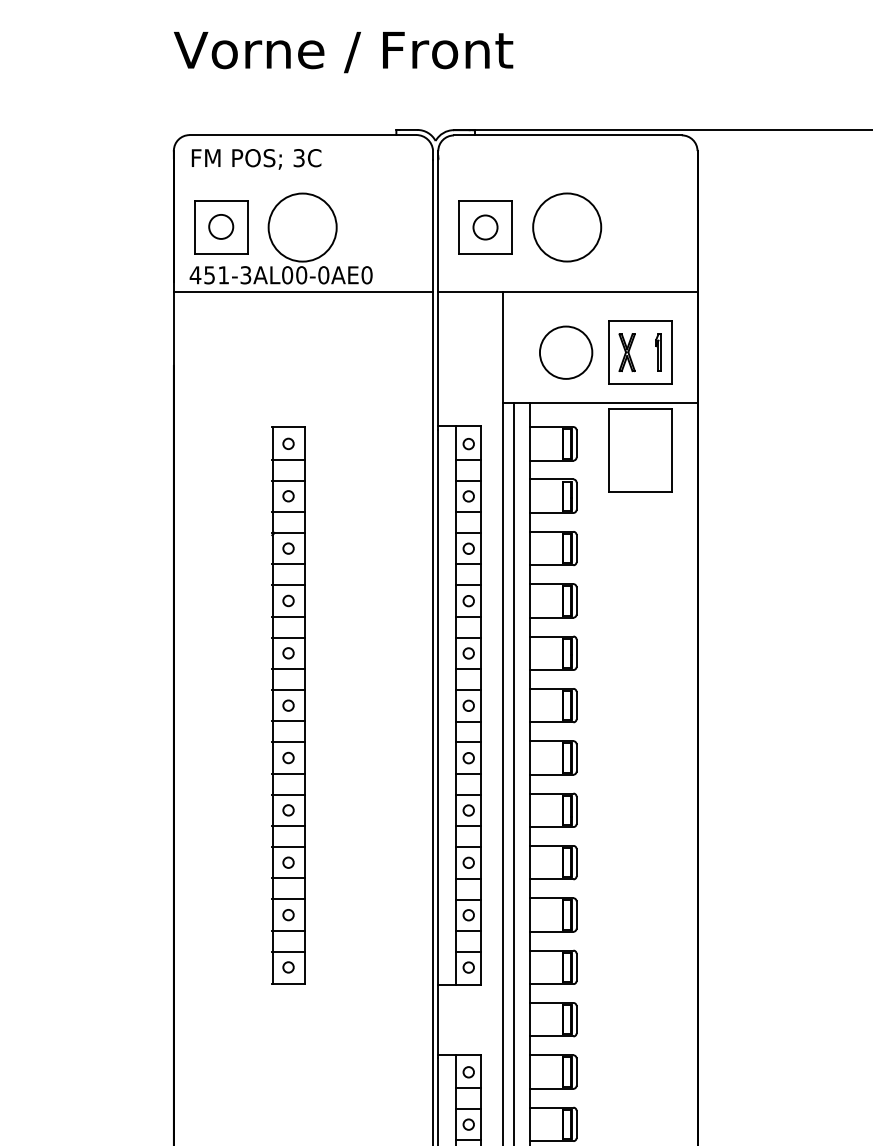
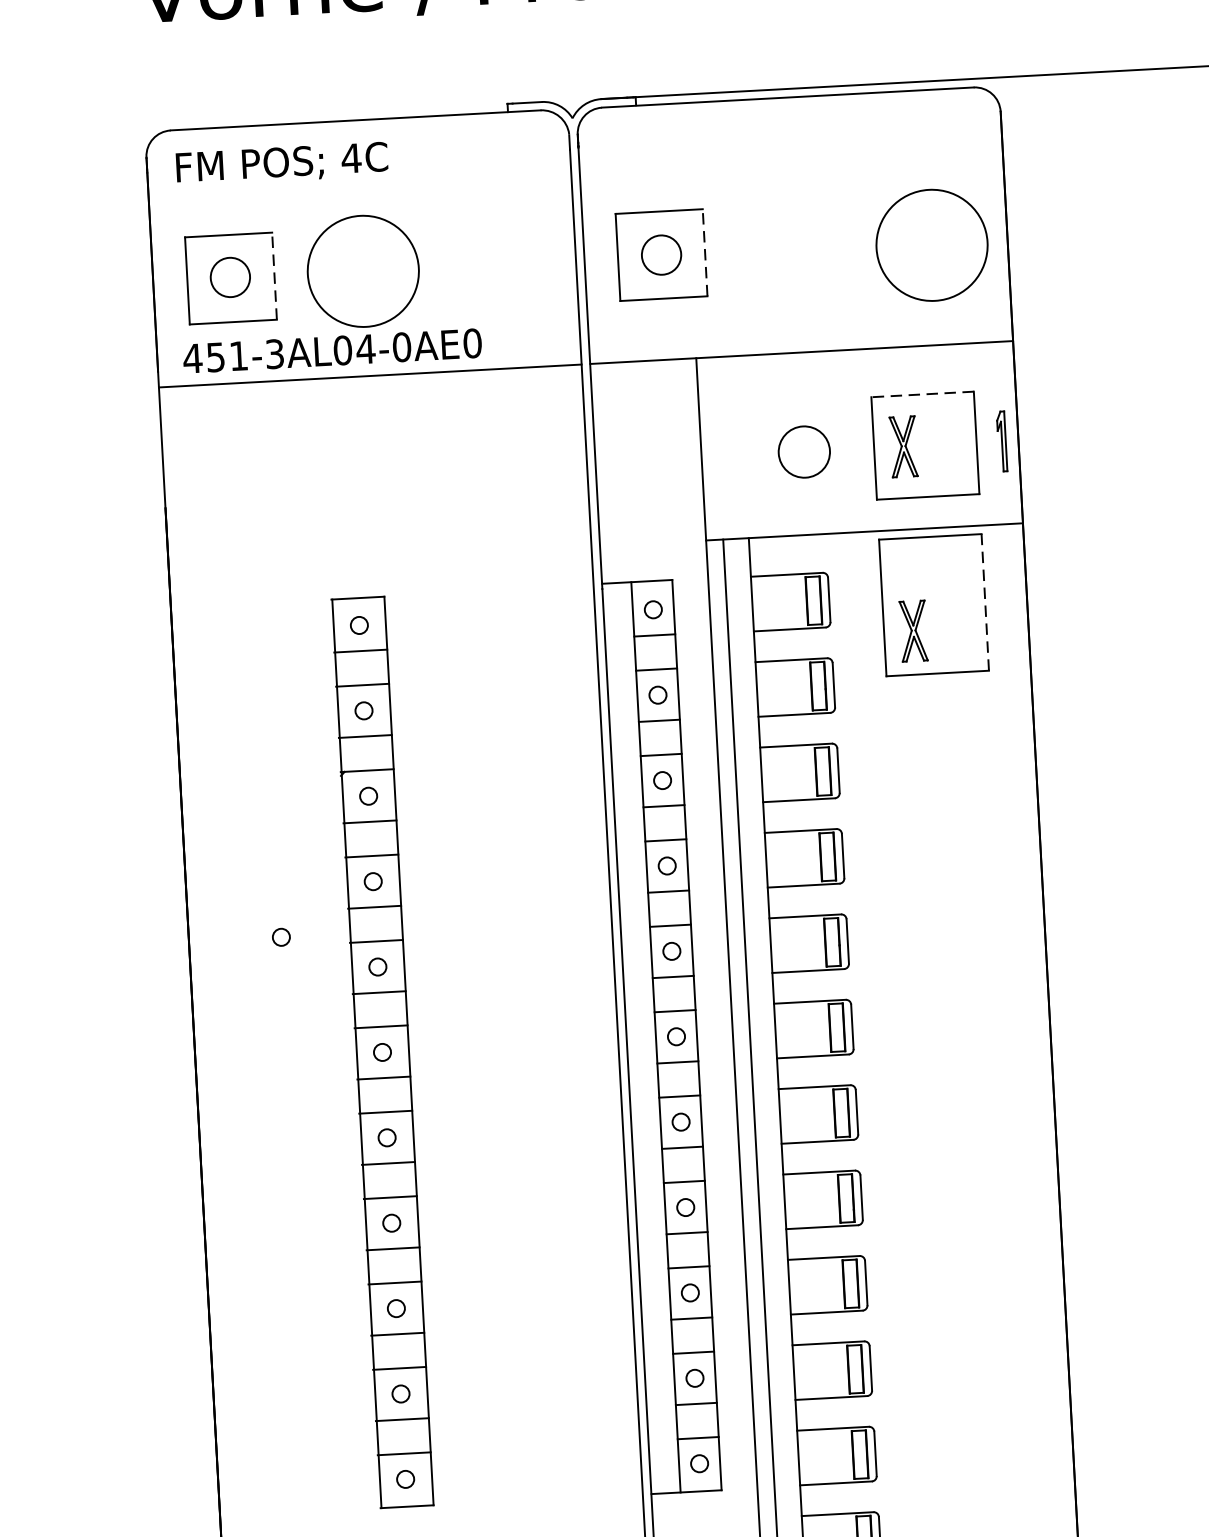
text: (299, 158) -> (352, 158), 3C -> 4C
line: (248, 227) -> (274, 276), solid -> dashed
line: (512, 227) -> (705, 252), solid -> dashed
circle: (567, 227) -> (932, 245), moved
text: (301, 275) -> (365, 349), 451-3AL00-0AE0 -> 451-3AL04-0AE0
line: (639, 321) -> (921, 394), solid -> dashed
circle: (566, 352) -> (804, 451), size x0.6
part: (658, 352) -> (1002, 441), moved
line: (671, 450) -> (984, 602), solid -> dashed
part: (626, 465) -> (912, 630), added
circle: (230, 631) -> (281, 936), added

